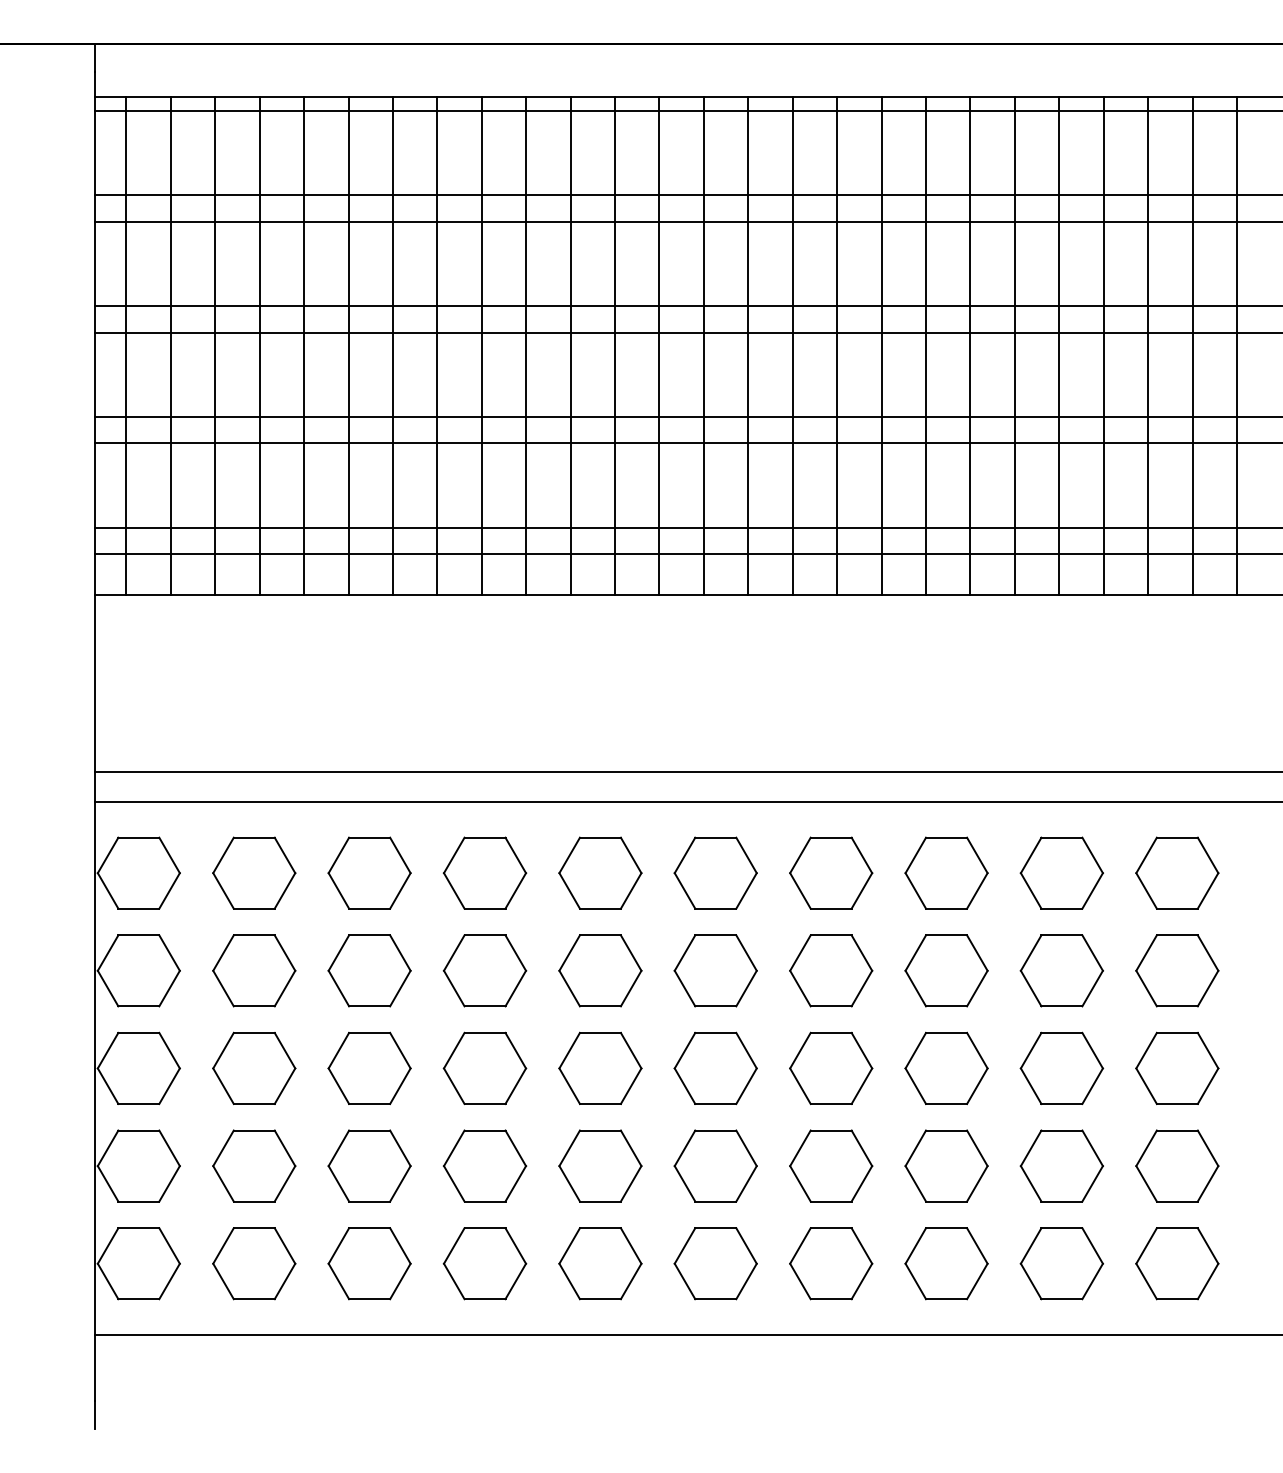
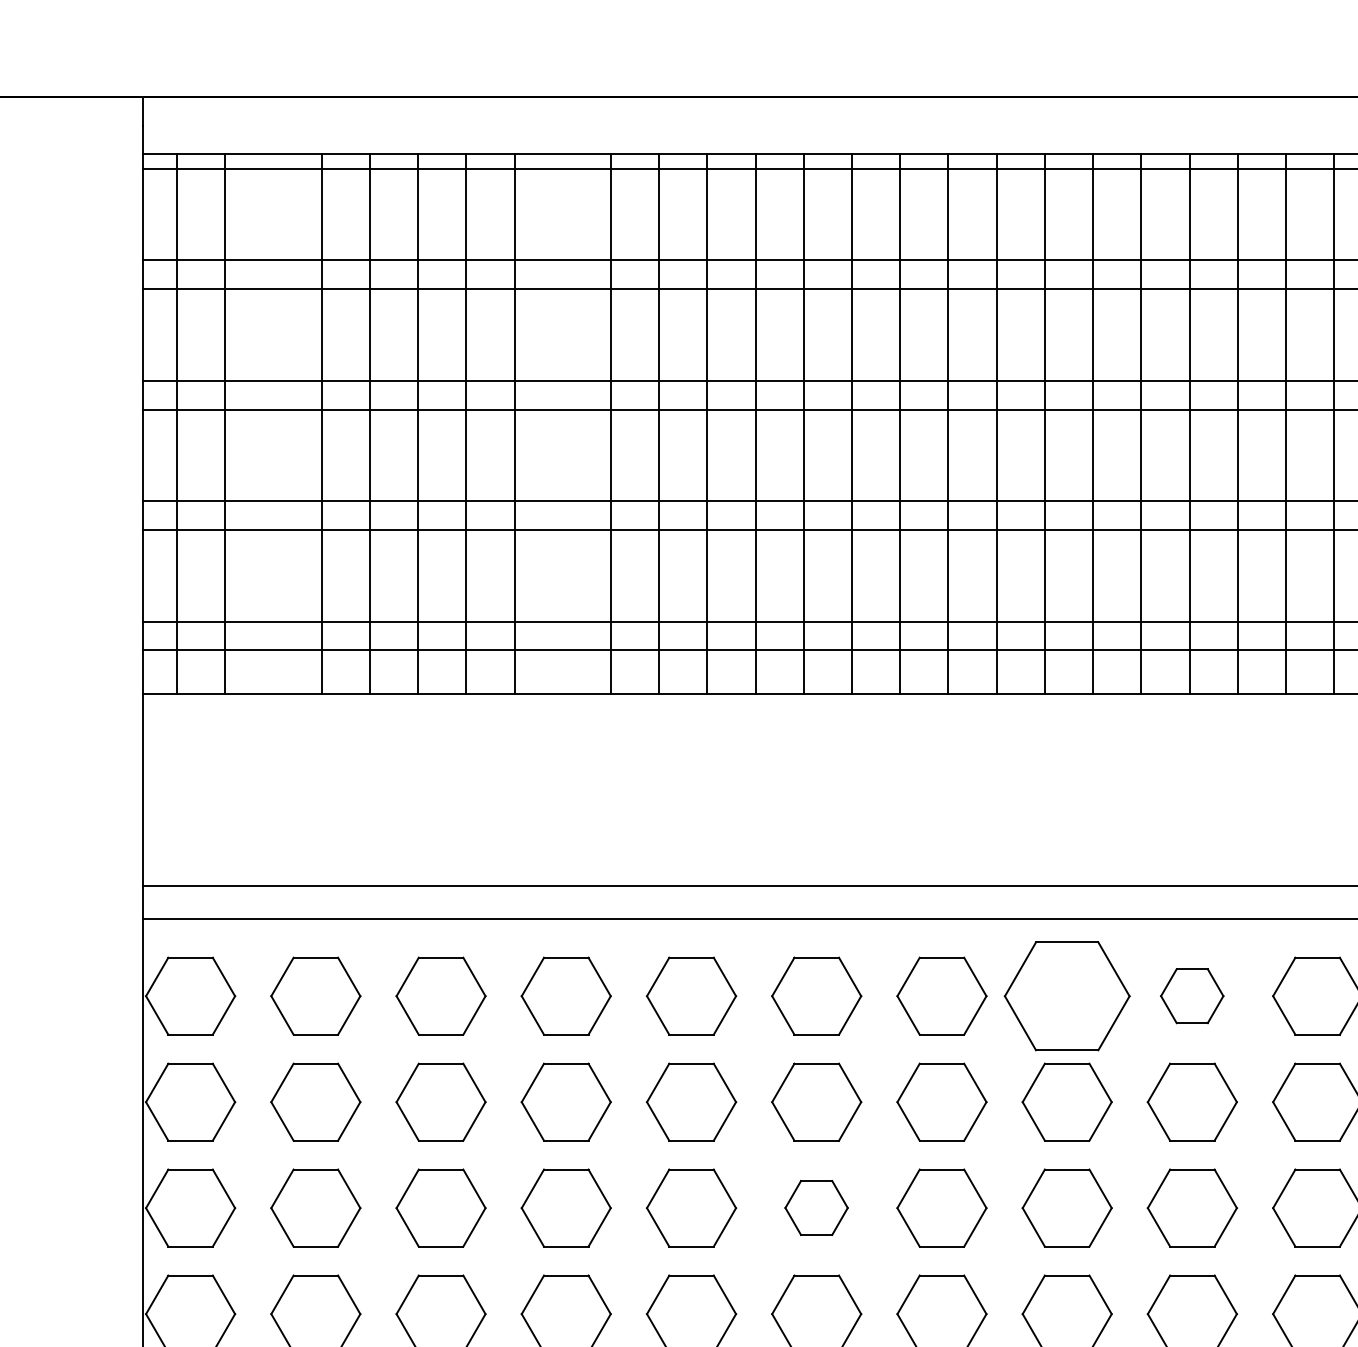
line: (215, 345) -> (273, 423), removed
line: (481, 345) -> (562, 423), removed
part: (946, 872) -> (1067, 995), size x1.4
part: (1061, 872) -> (1191, 995), size x0.7
part: (715, 1067) -> (816, 1207), size x0.7

